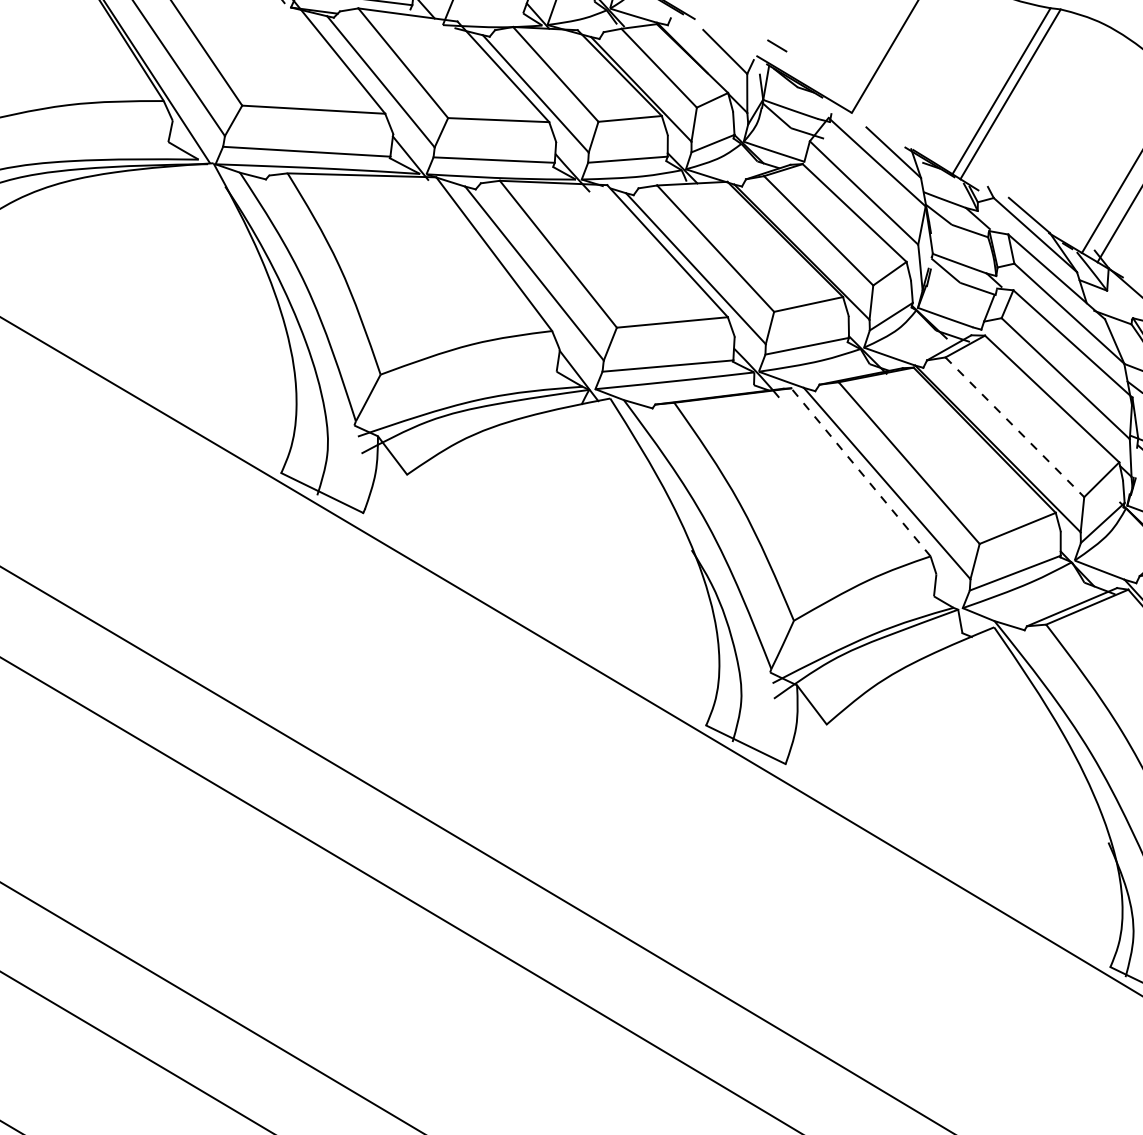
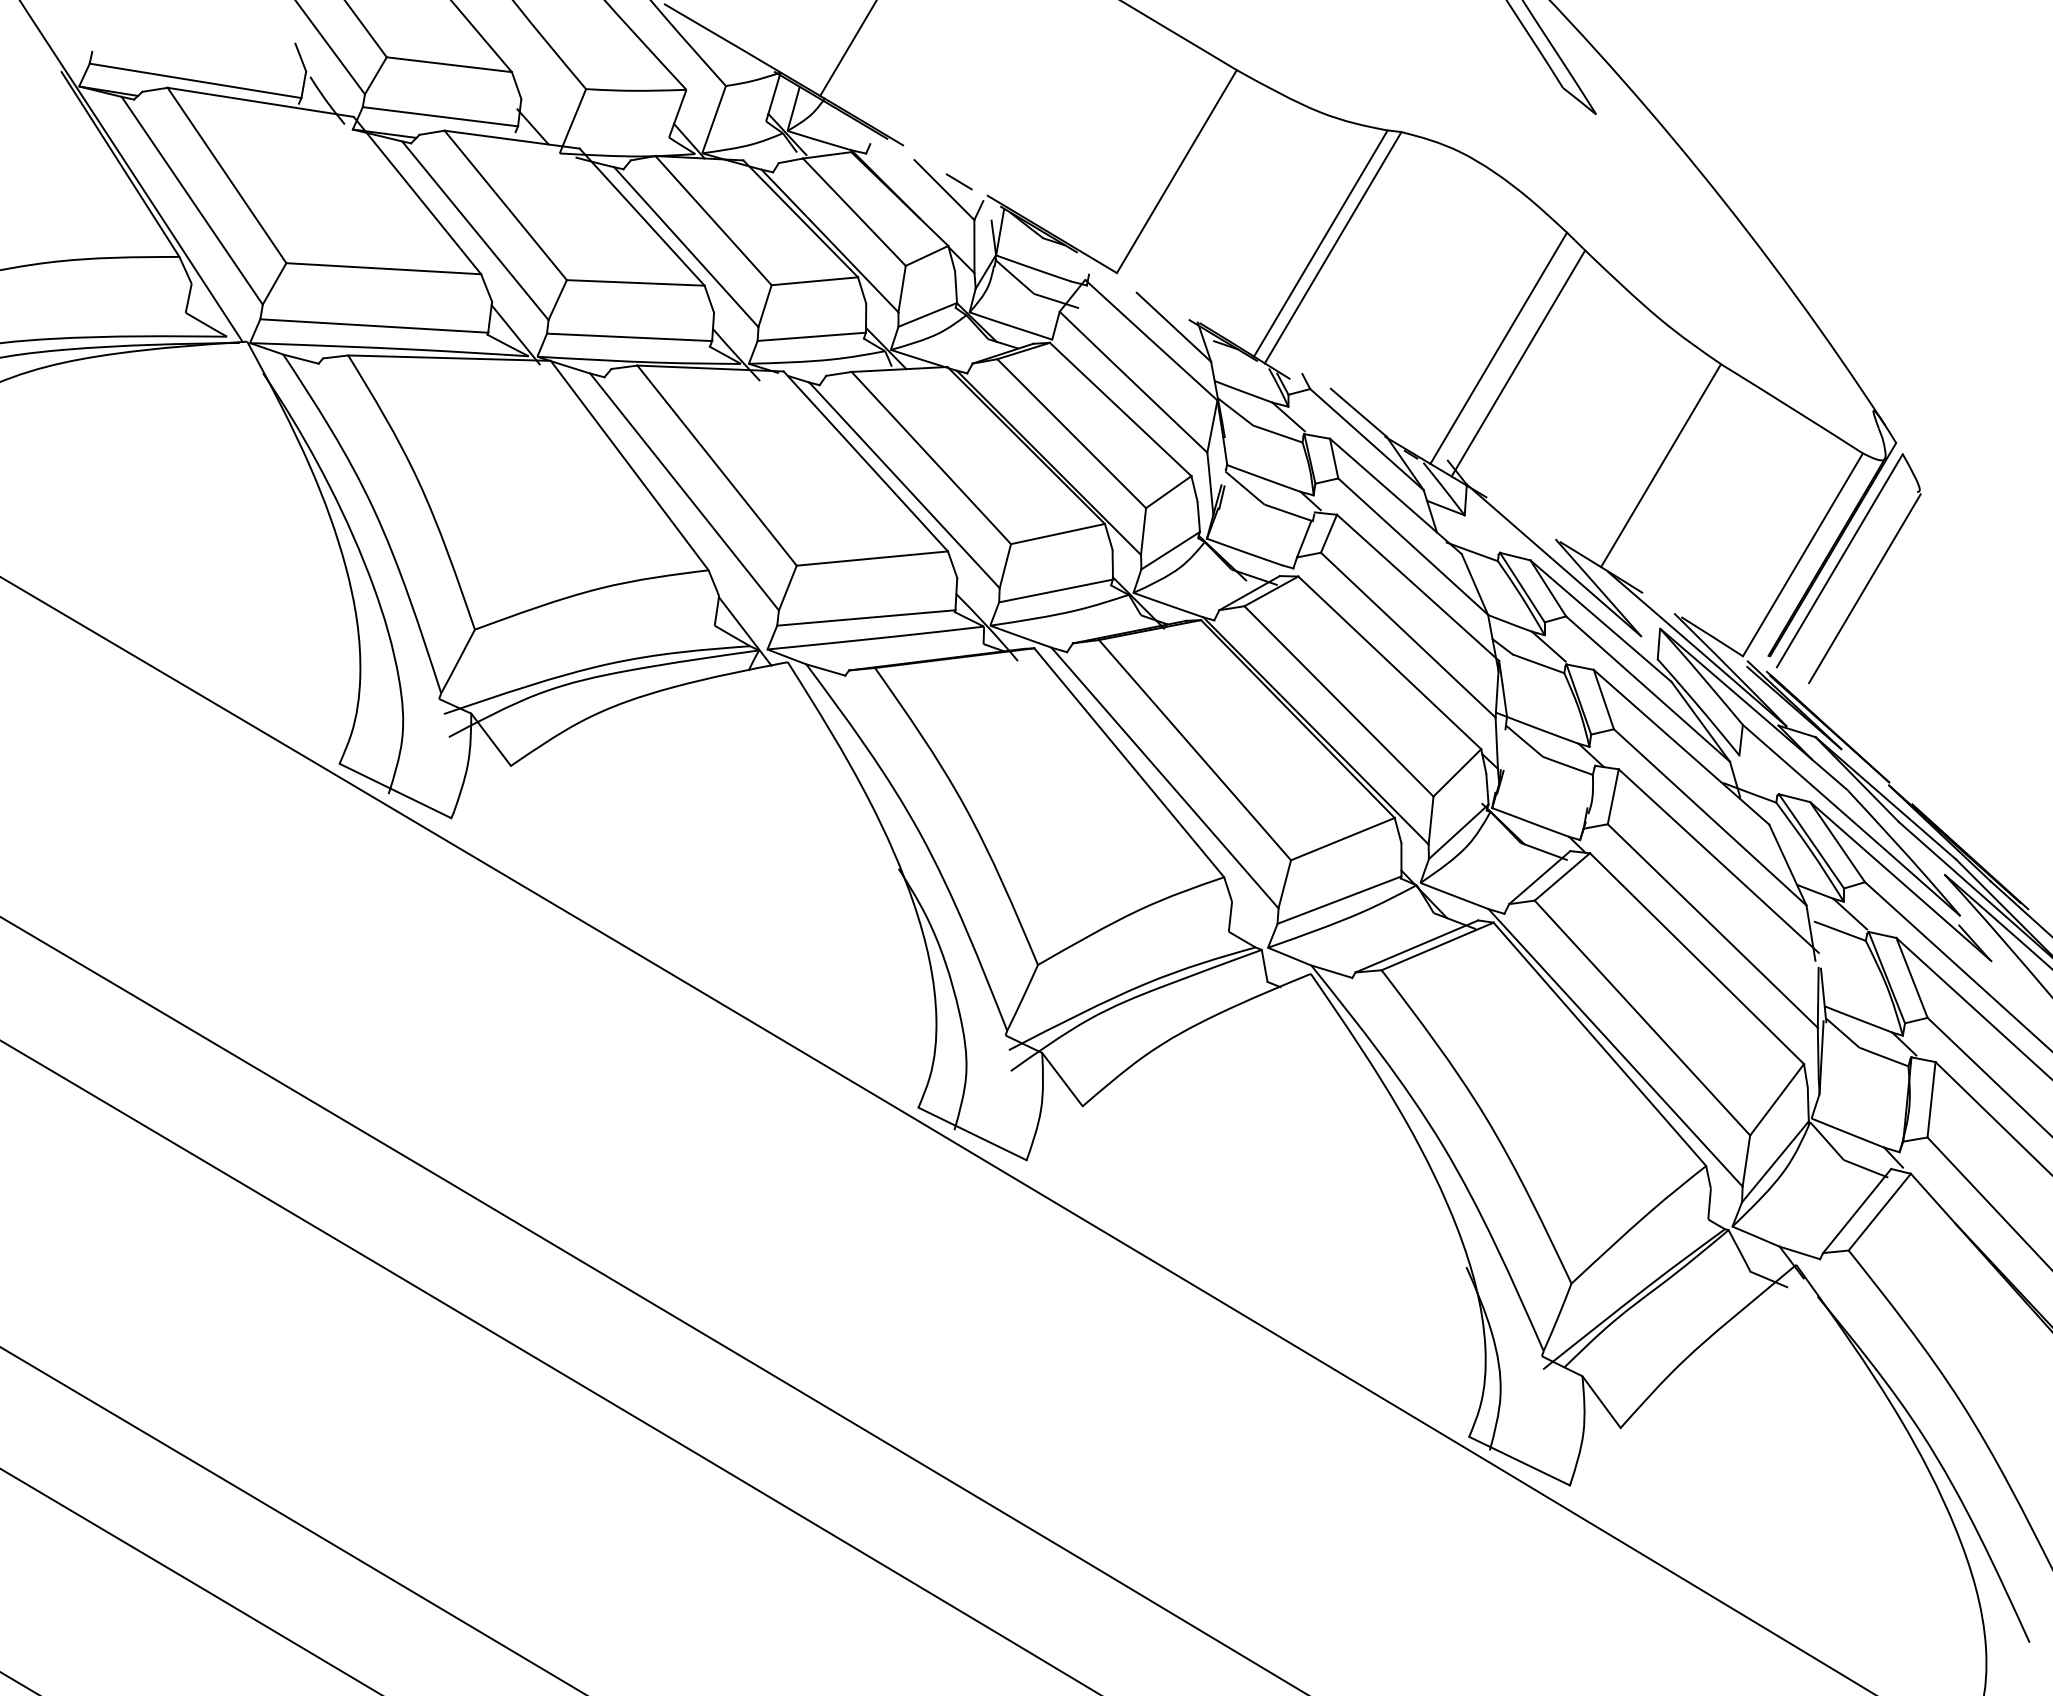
line: (776, 45) -> (958, 181), moved
line: (1015, 427) -> (1339, 701), dashed -> solid
line: (861, 472) -> (1129, 762), dashed -> solid

